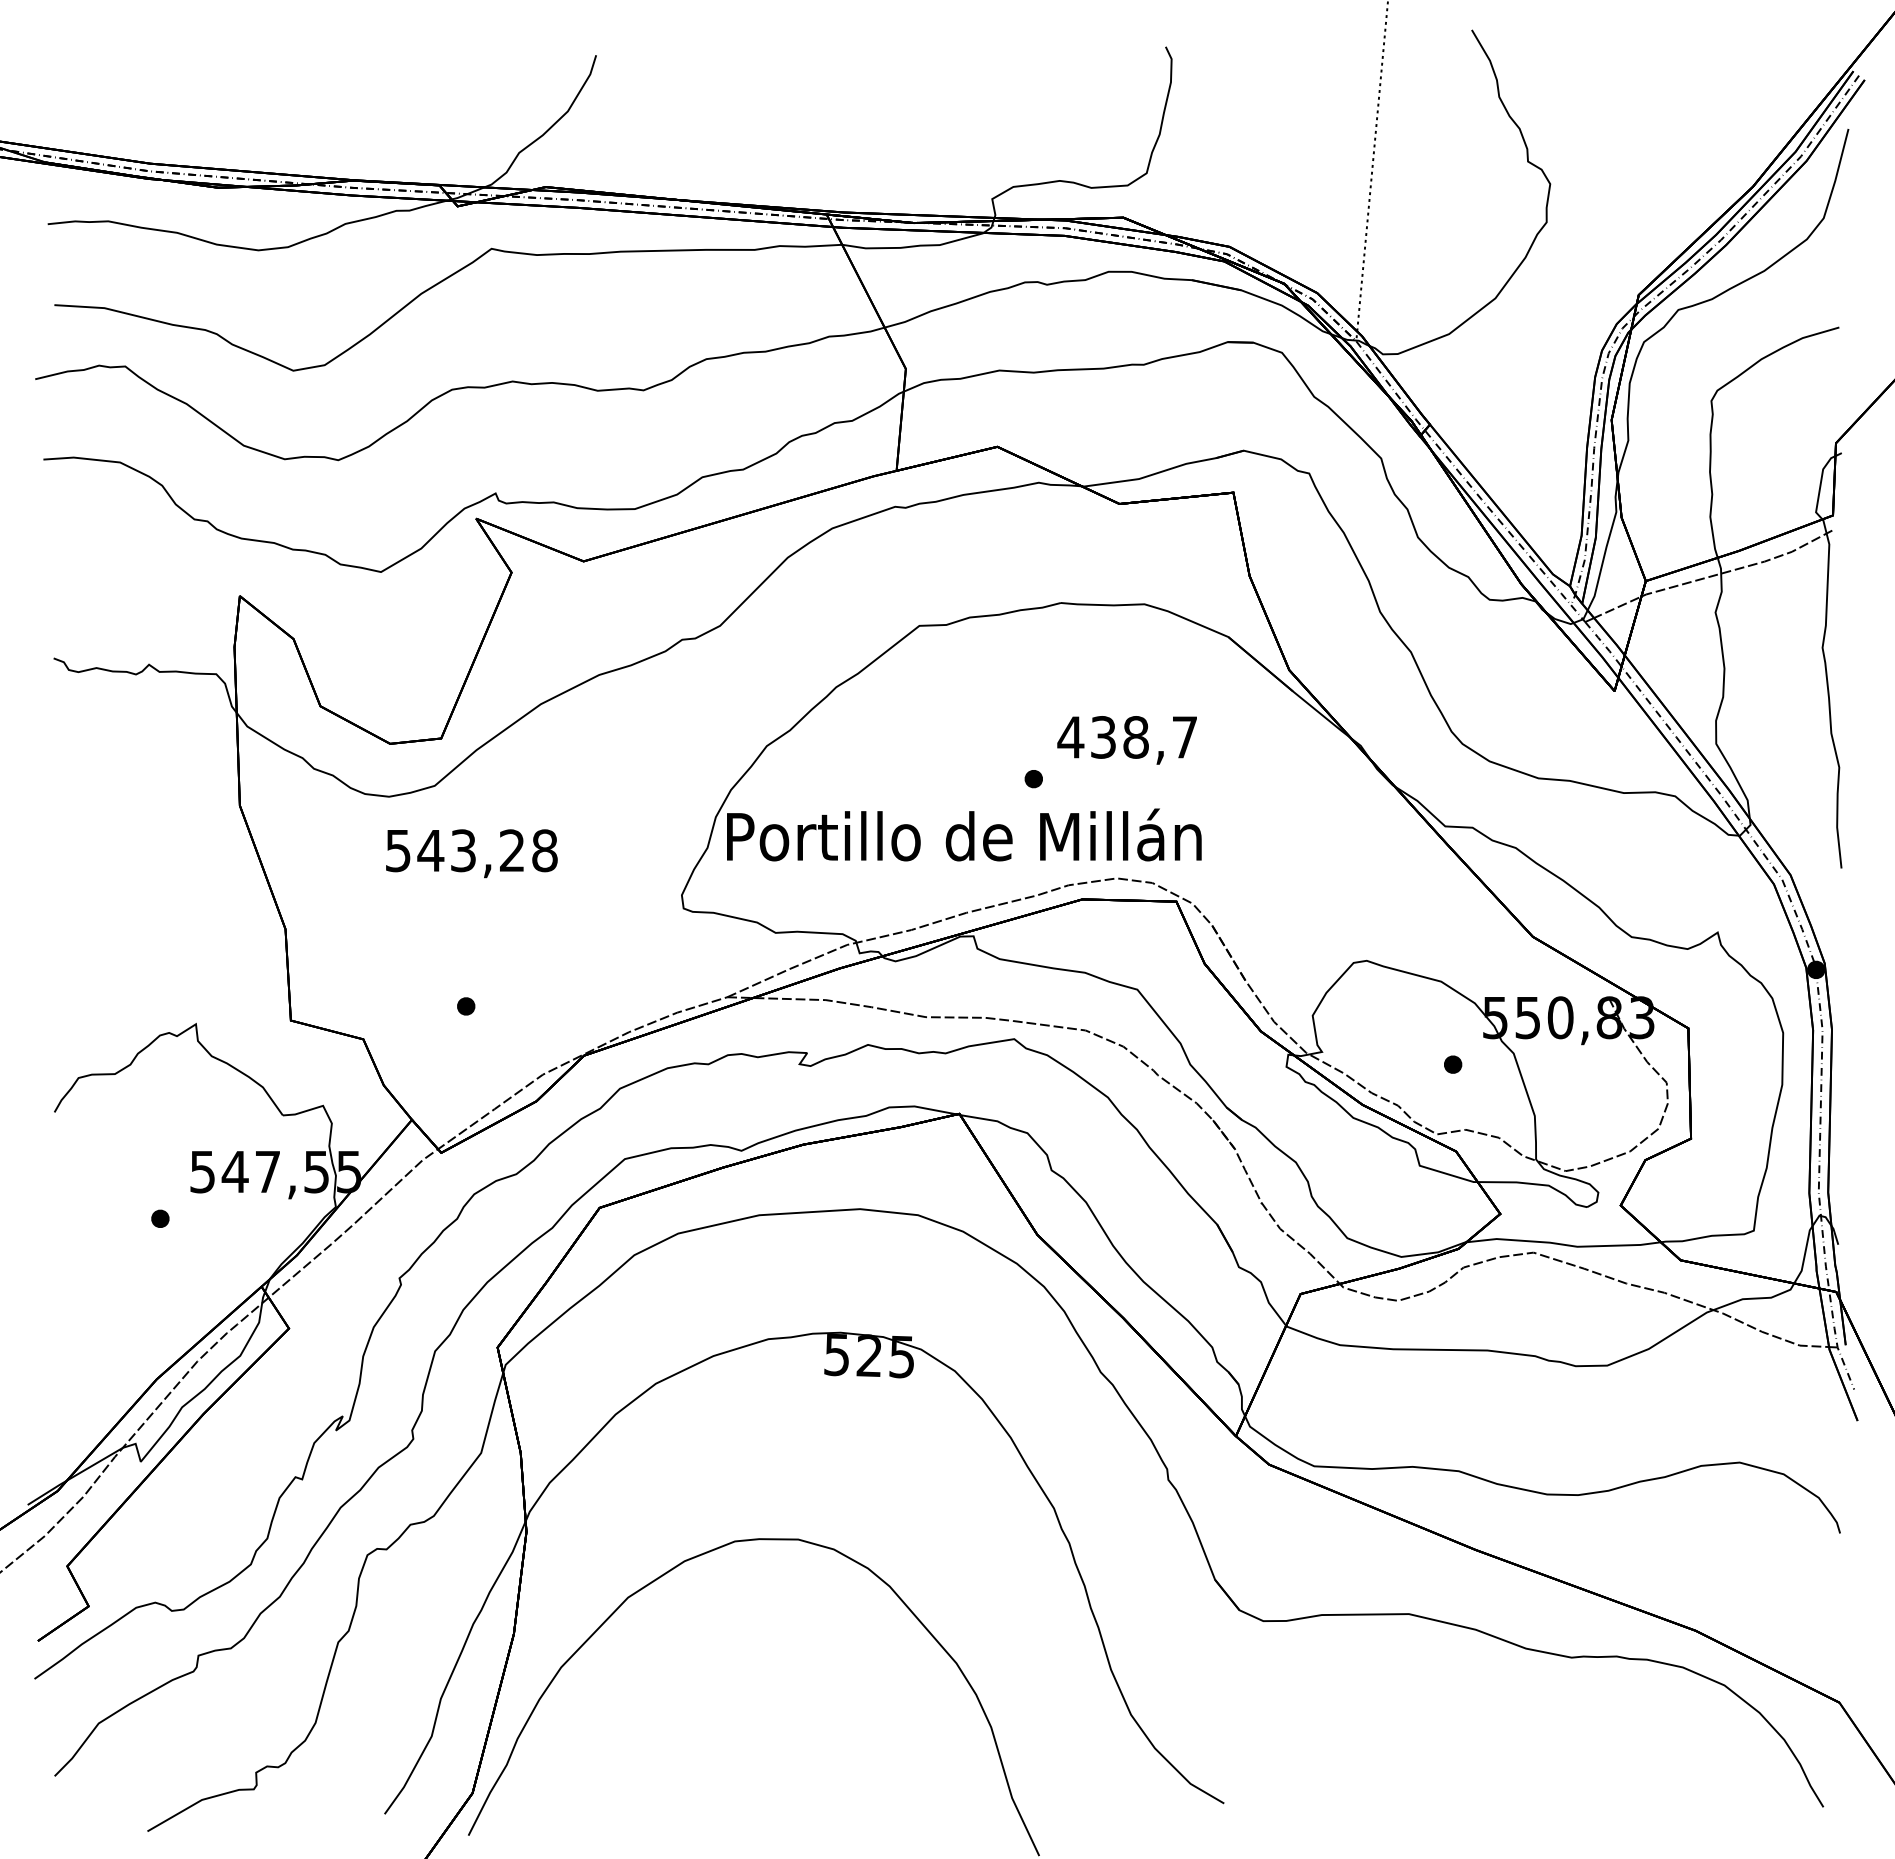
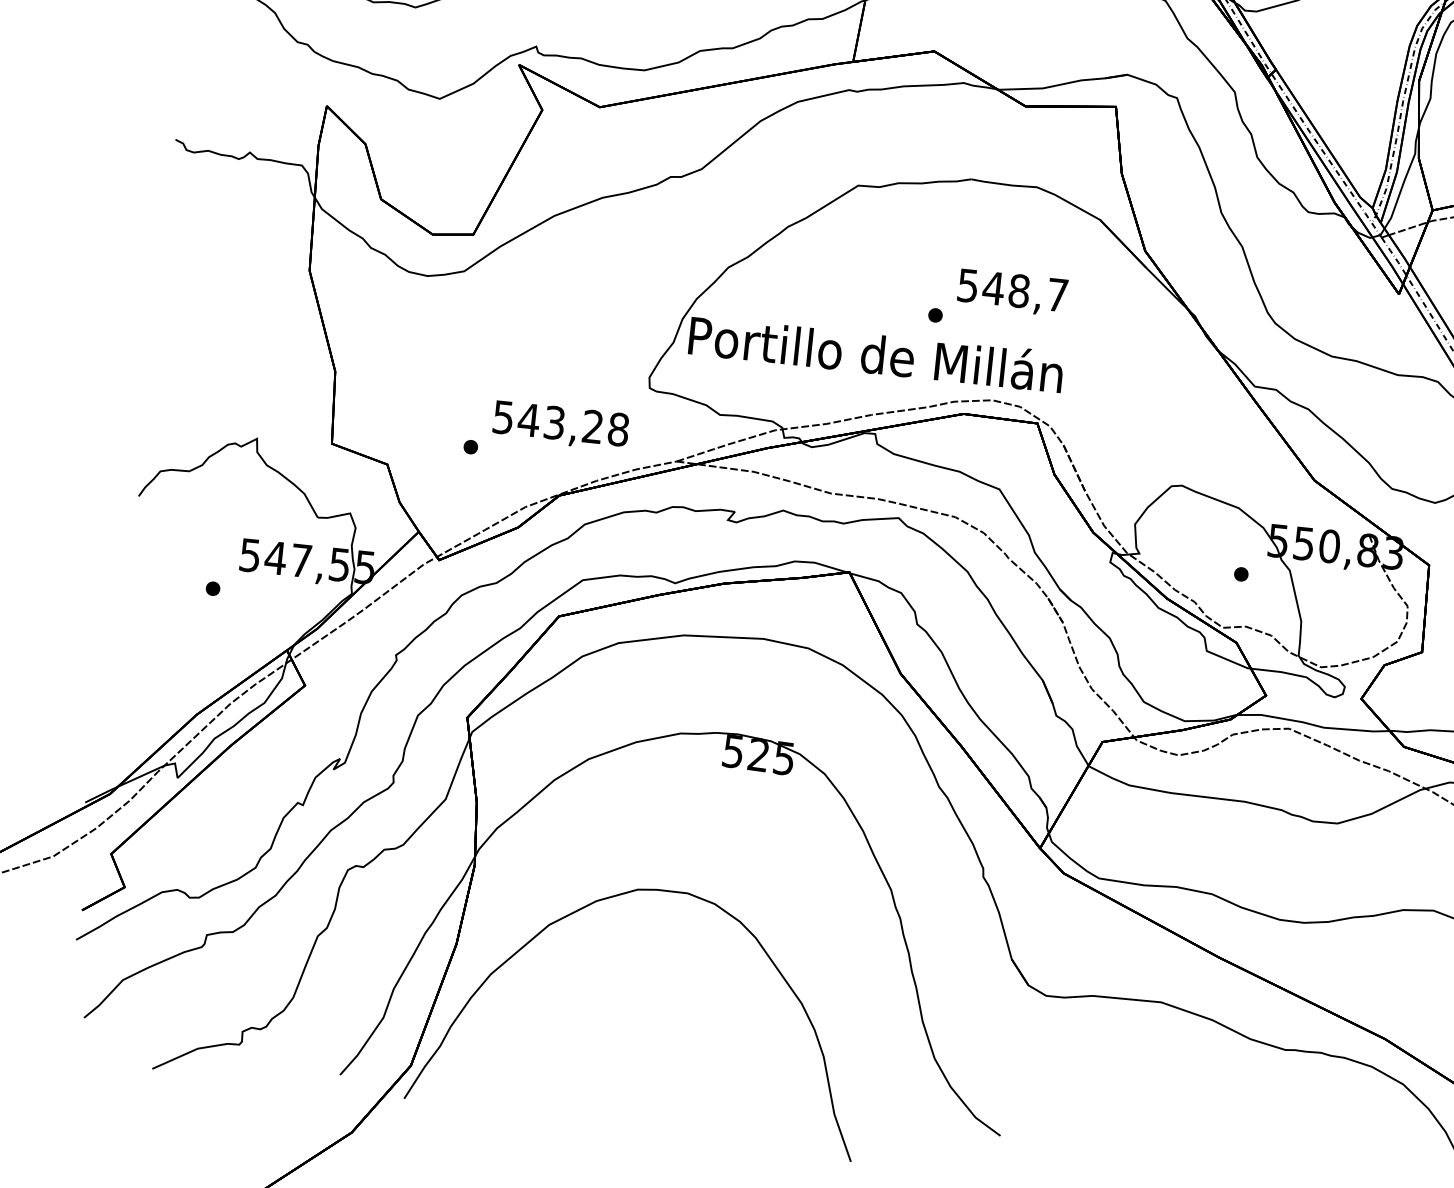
text: (1086, 737) -> (980, 287), 438,7 -> 548,7
text: (471, 853) -> (560, 425), moved

